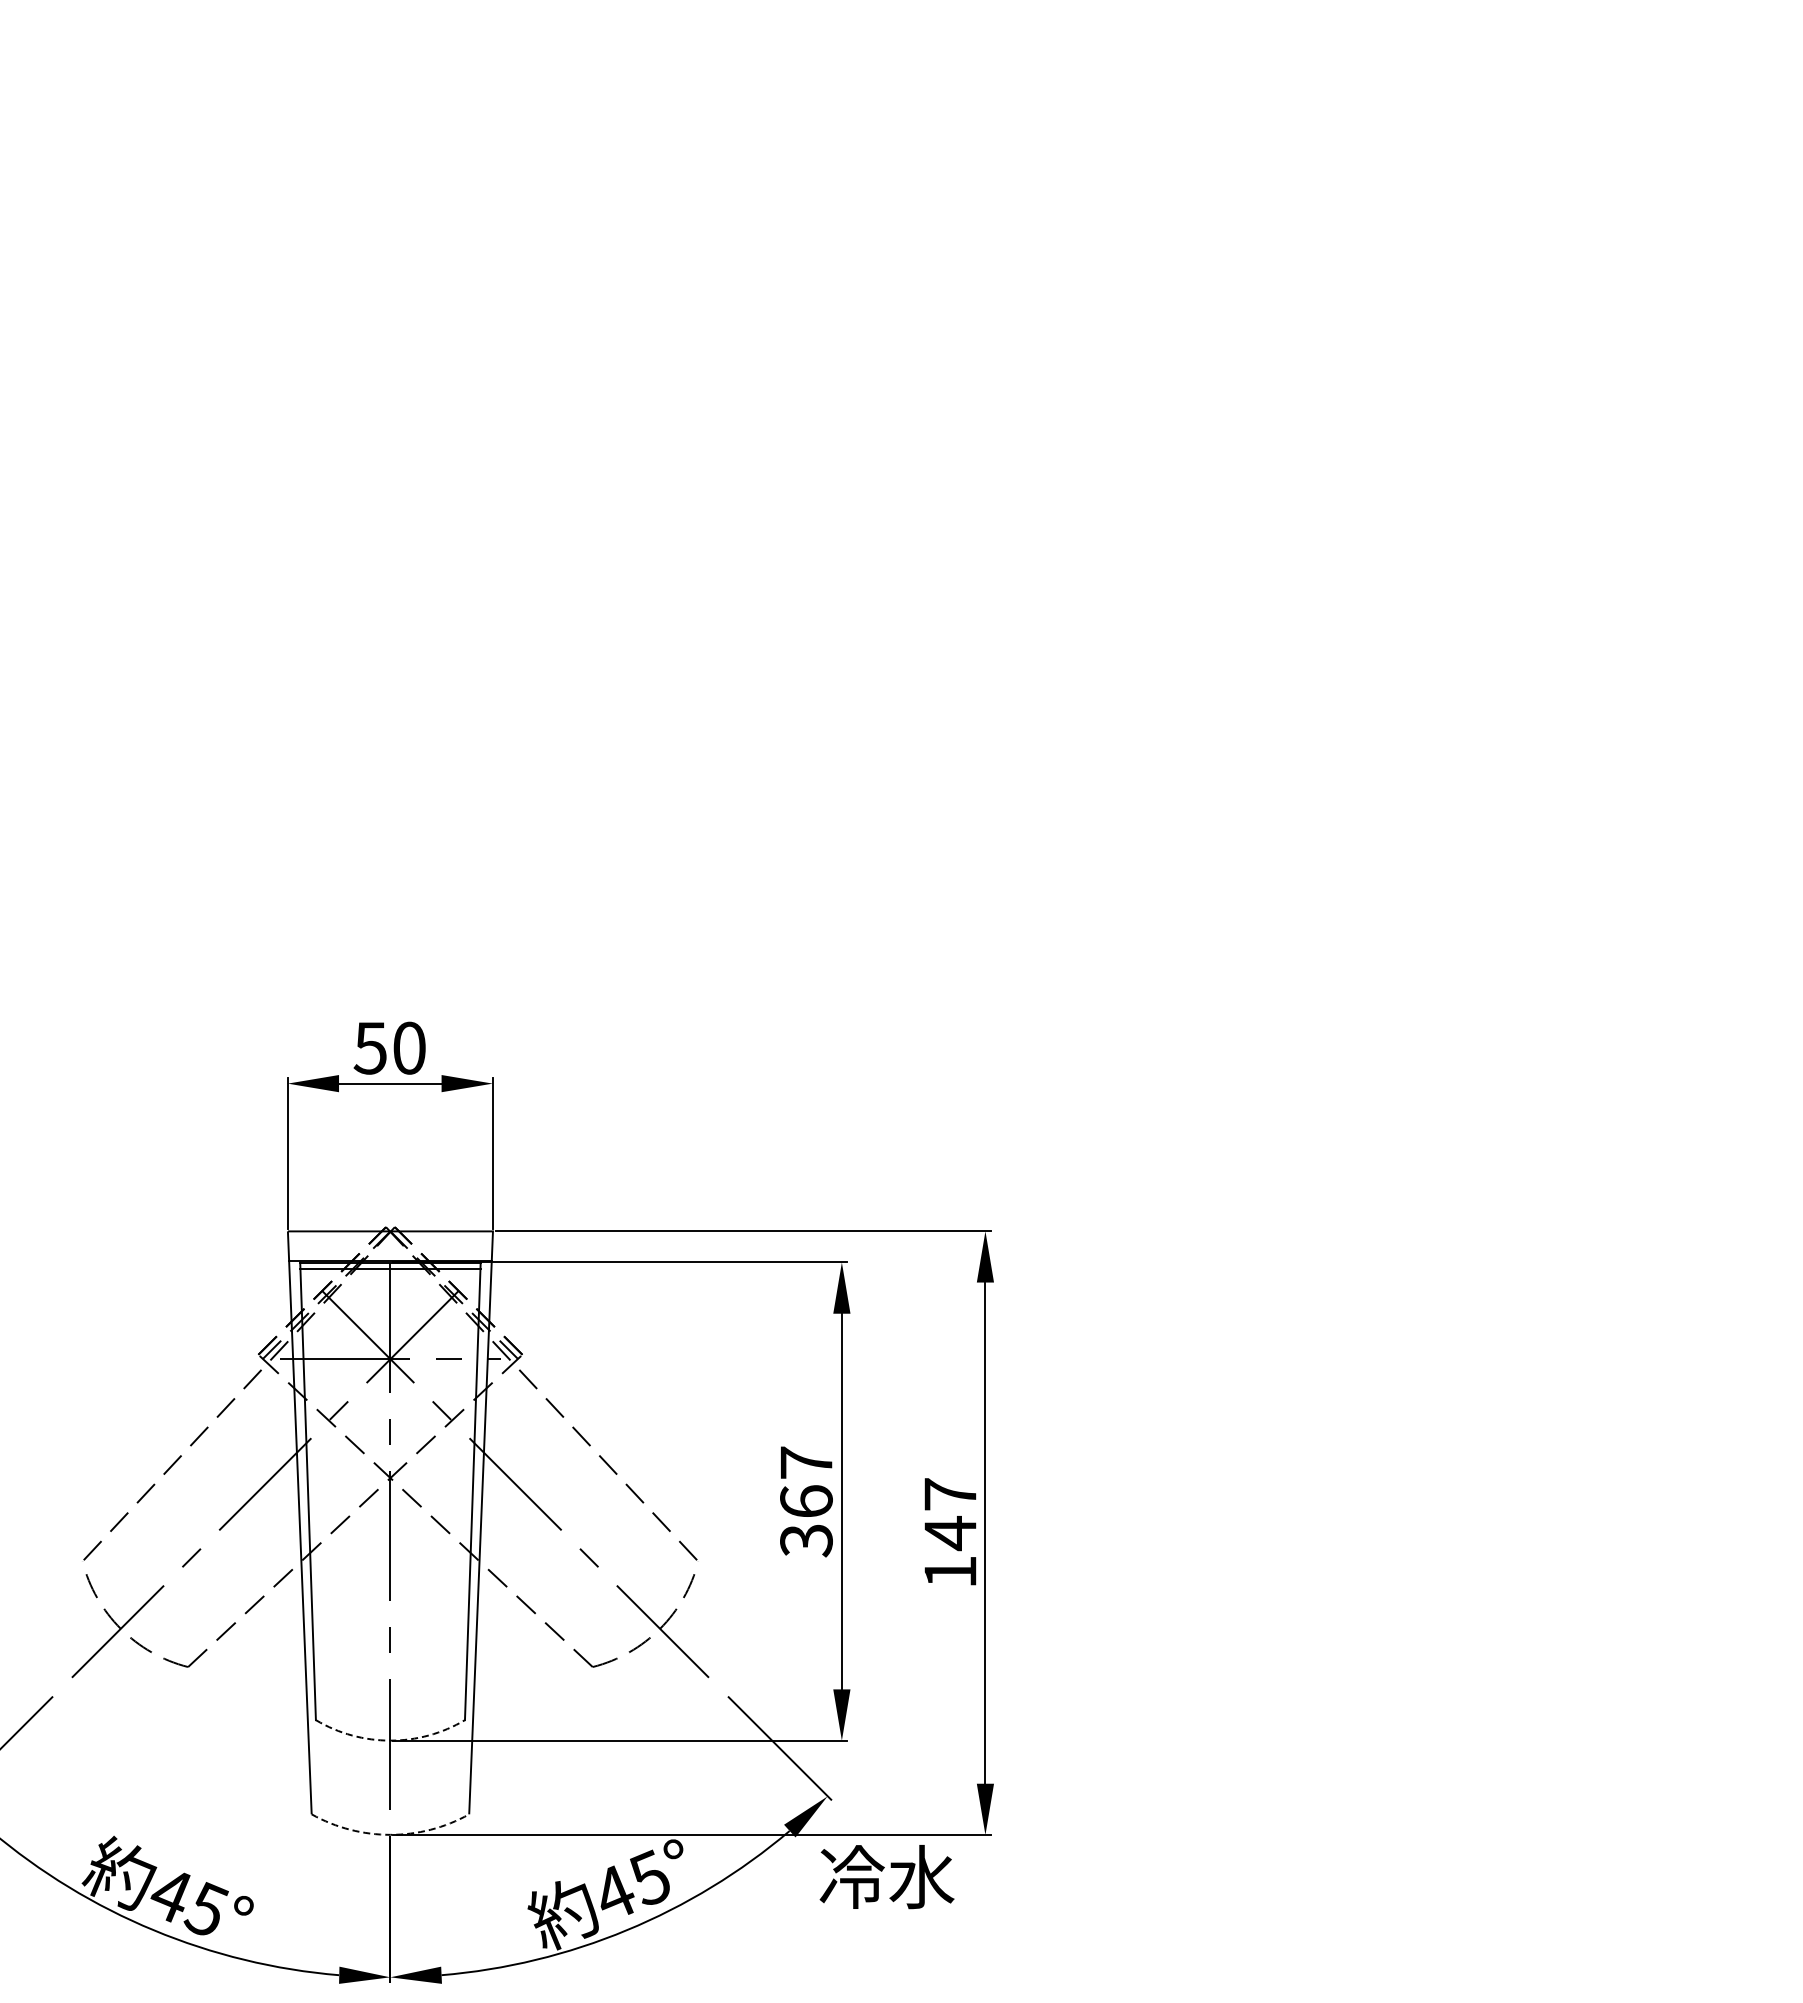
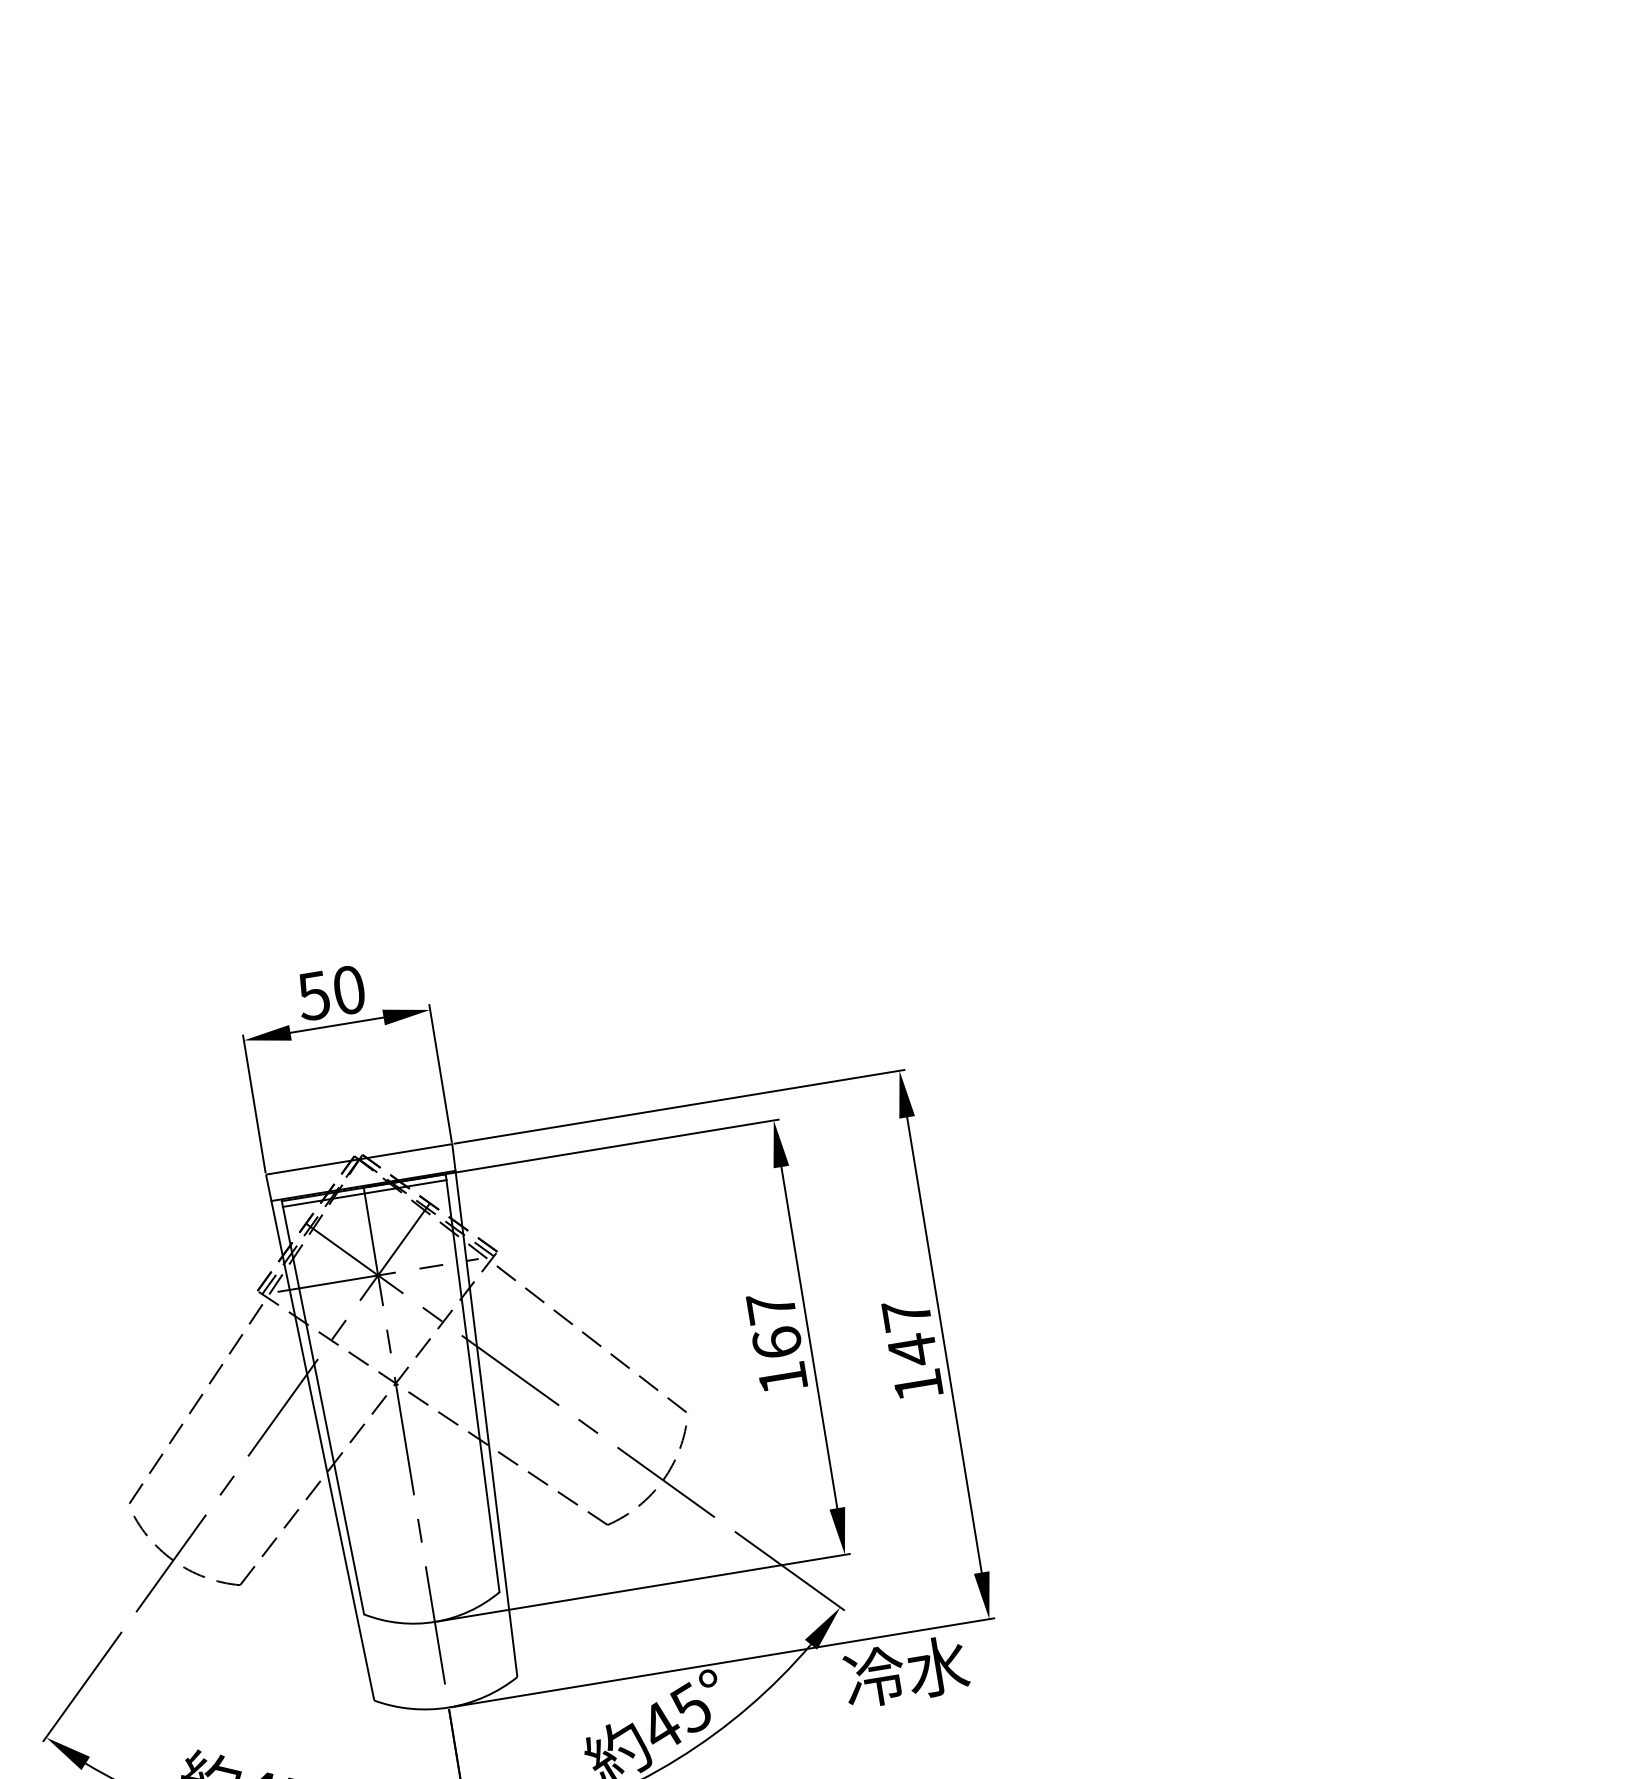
text: (806, 1540) -> (783, 1378), 367 -> 167
arc: (390, 1740) -> (434, 1621), dashed -> solid
arc: (390, 1834) -> (448, 1707), dashed -> solid

